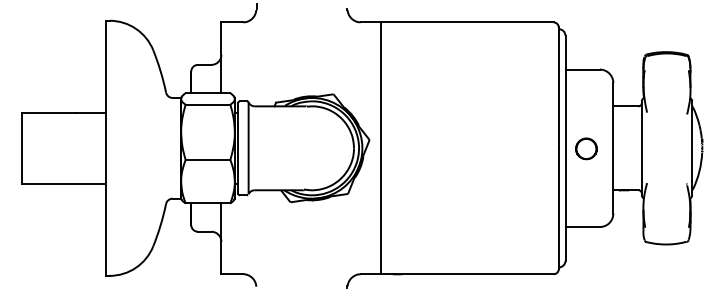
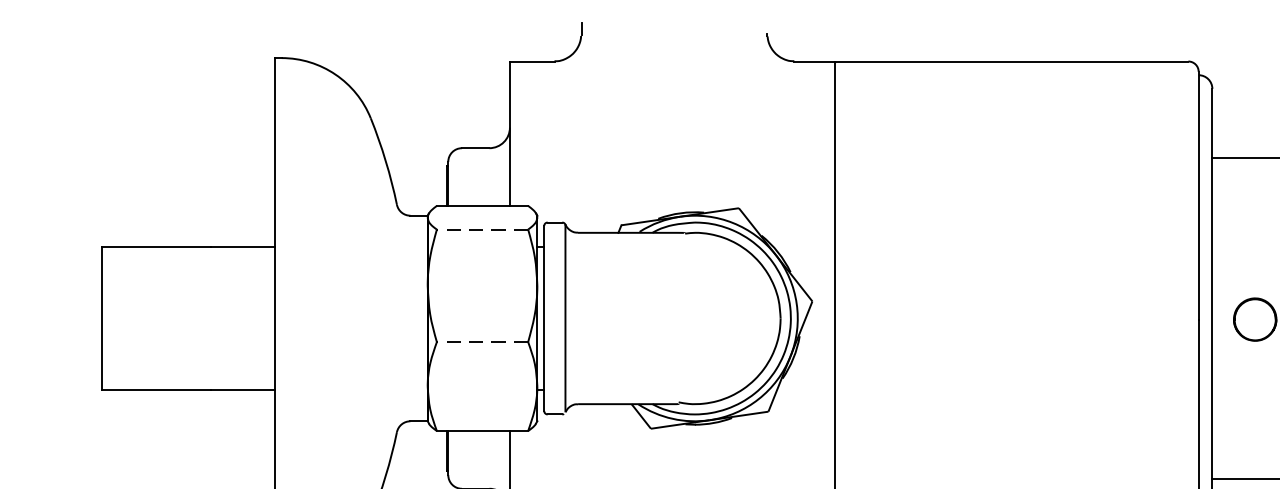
line: (207, 104) -> (481, 229), solid -> dashed
line: (207, 159) -> (481, 341), solid -> dashed

